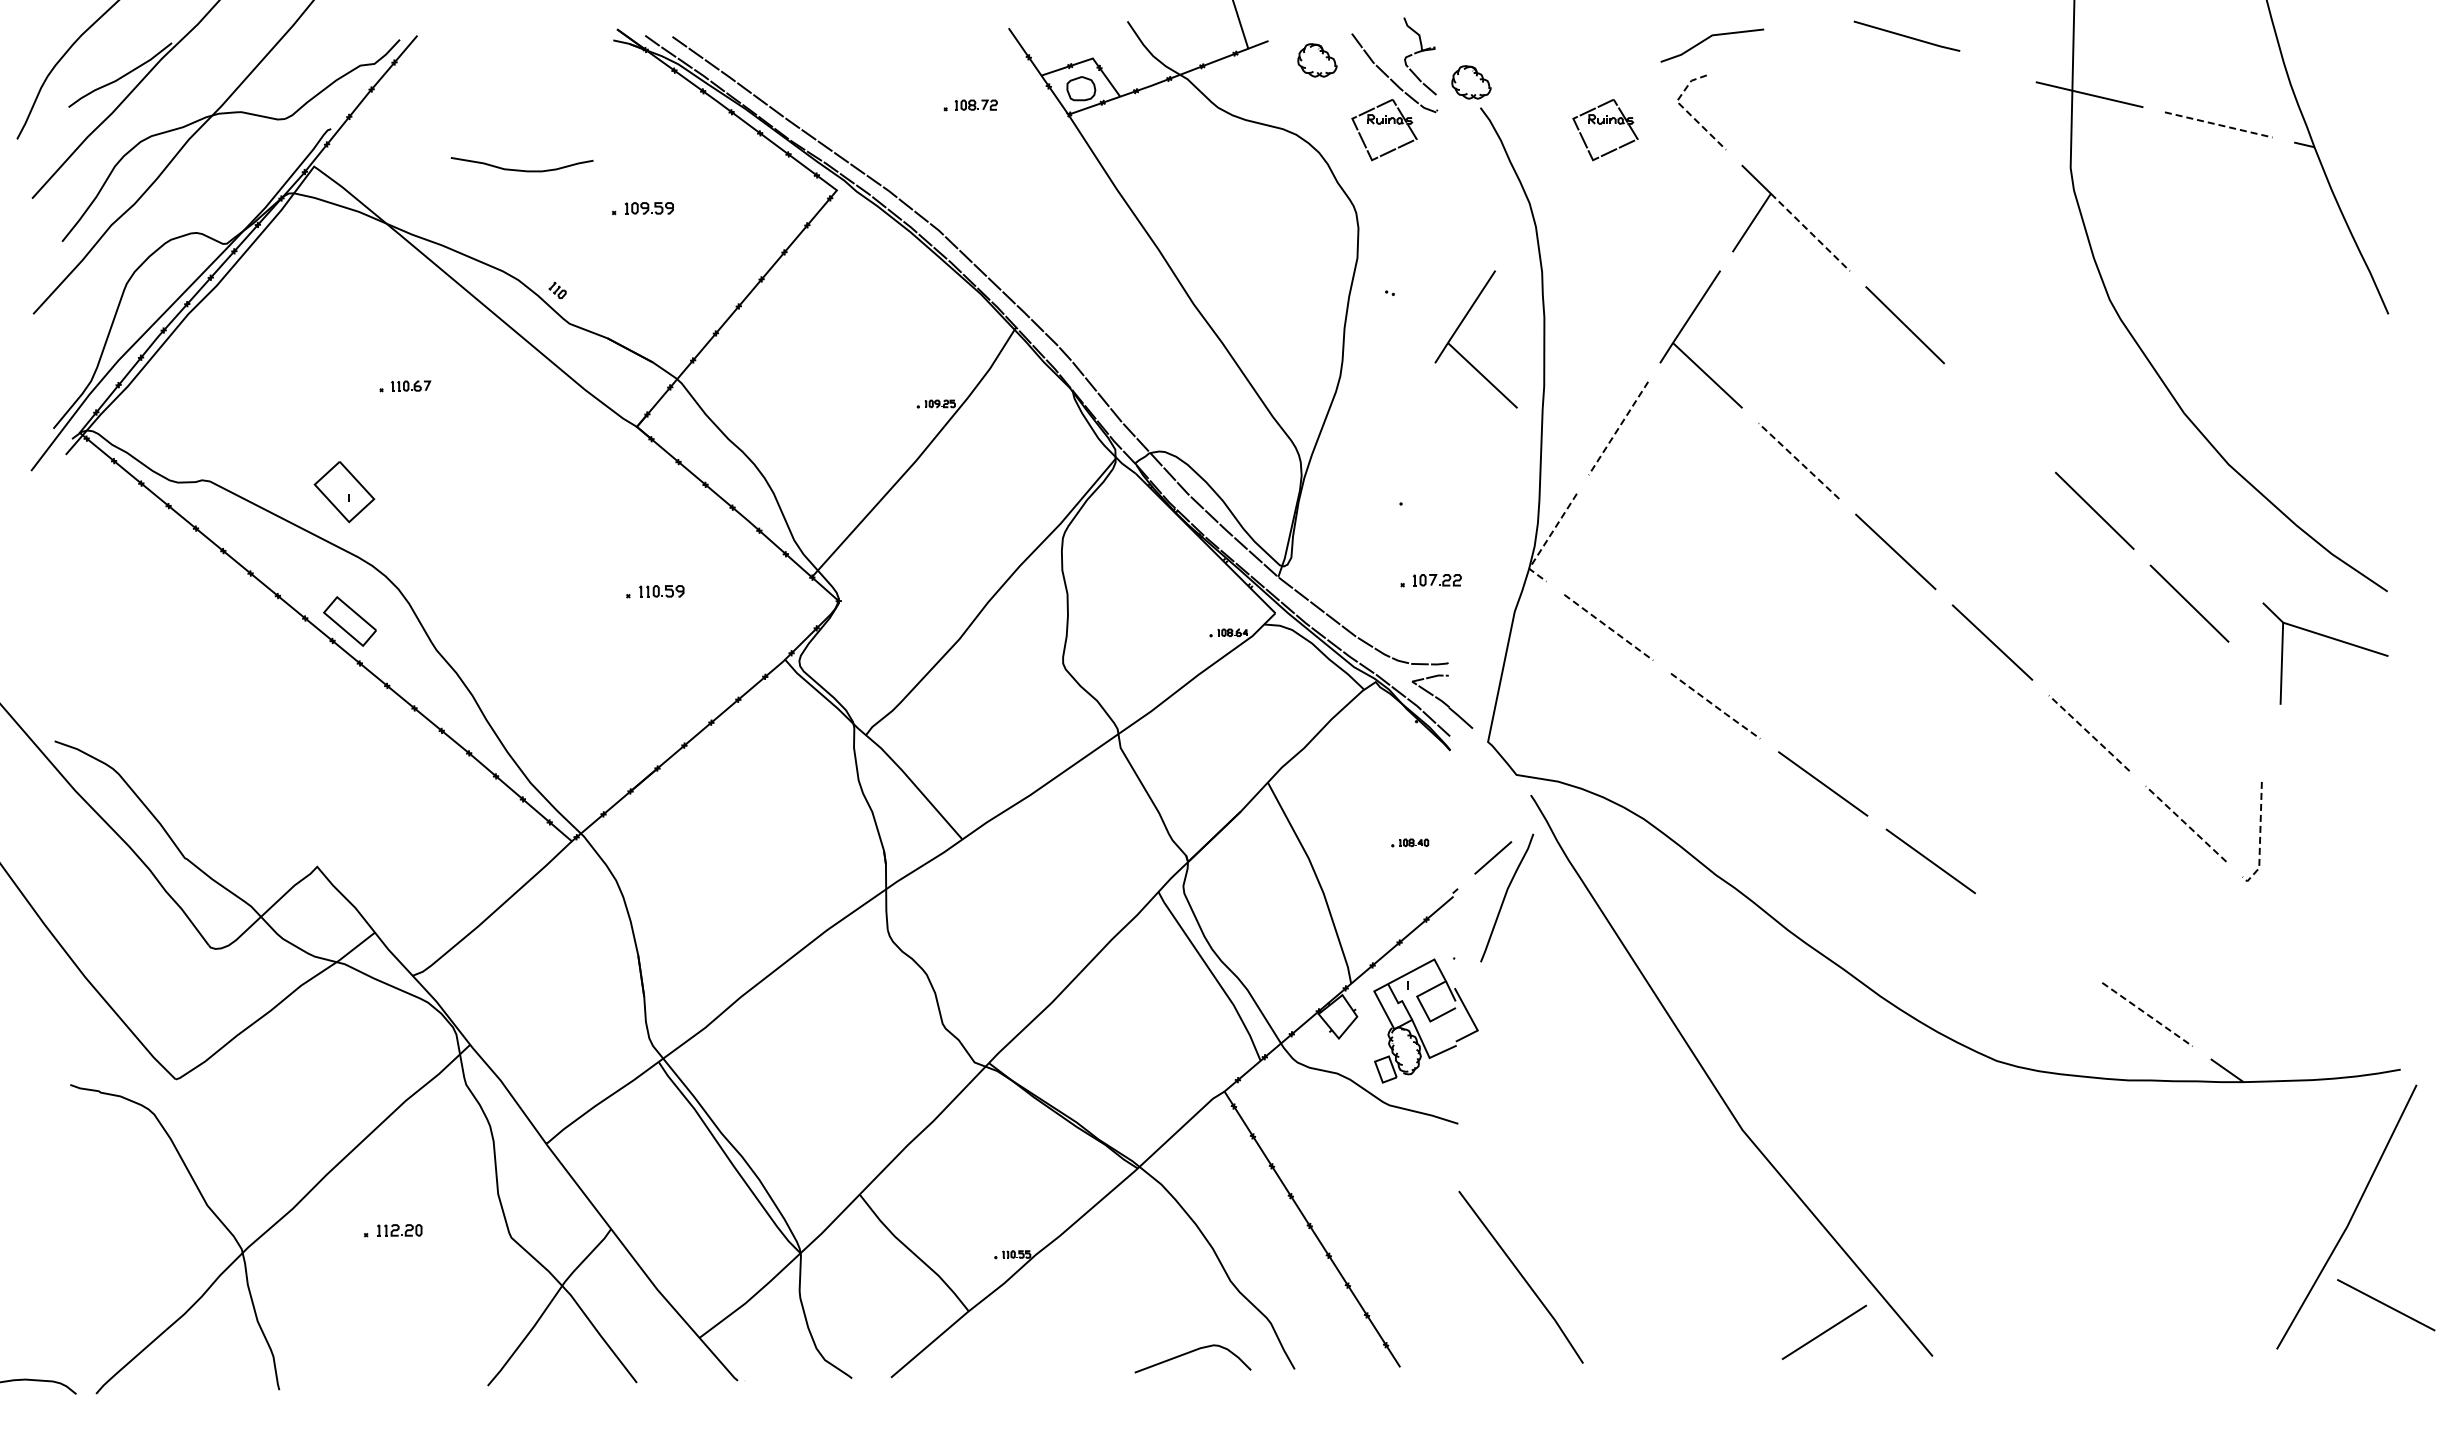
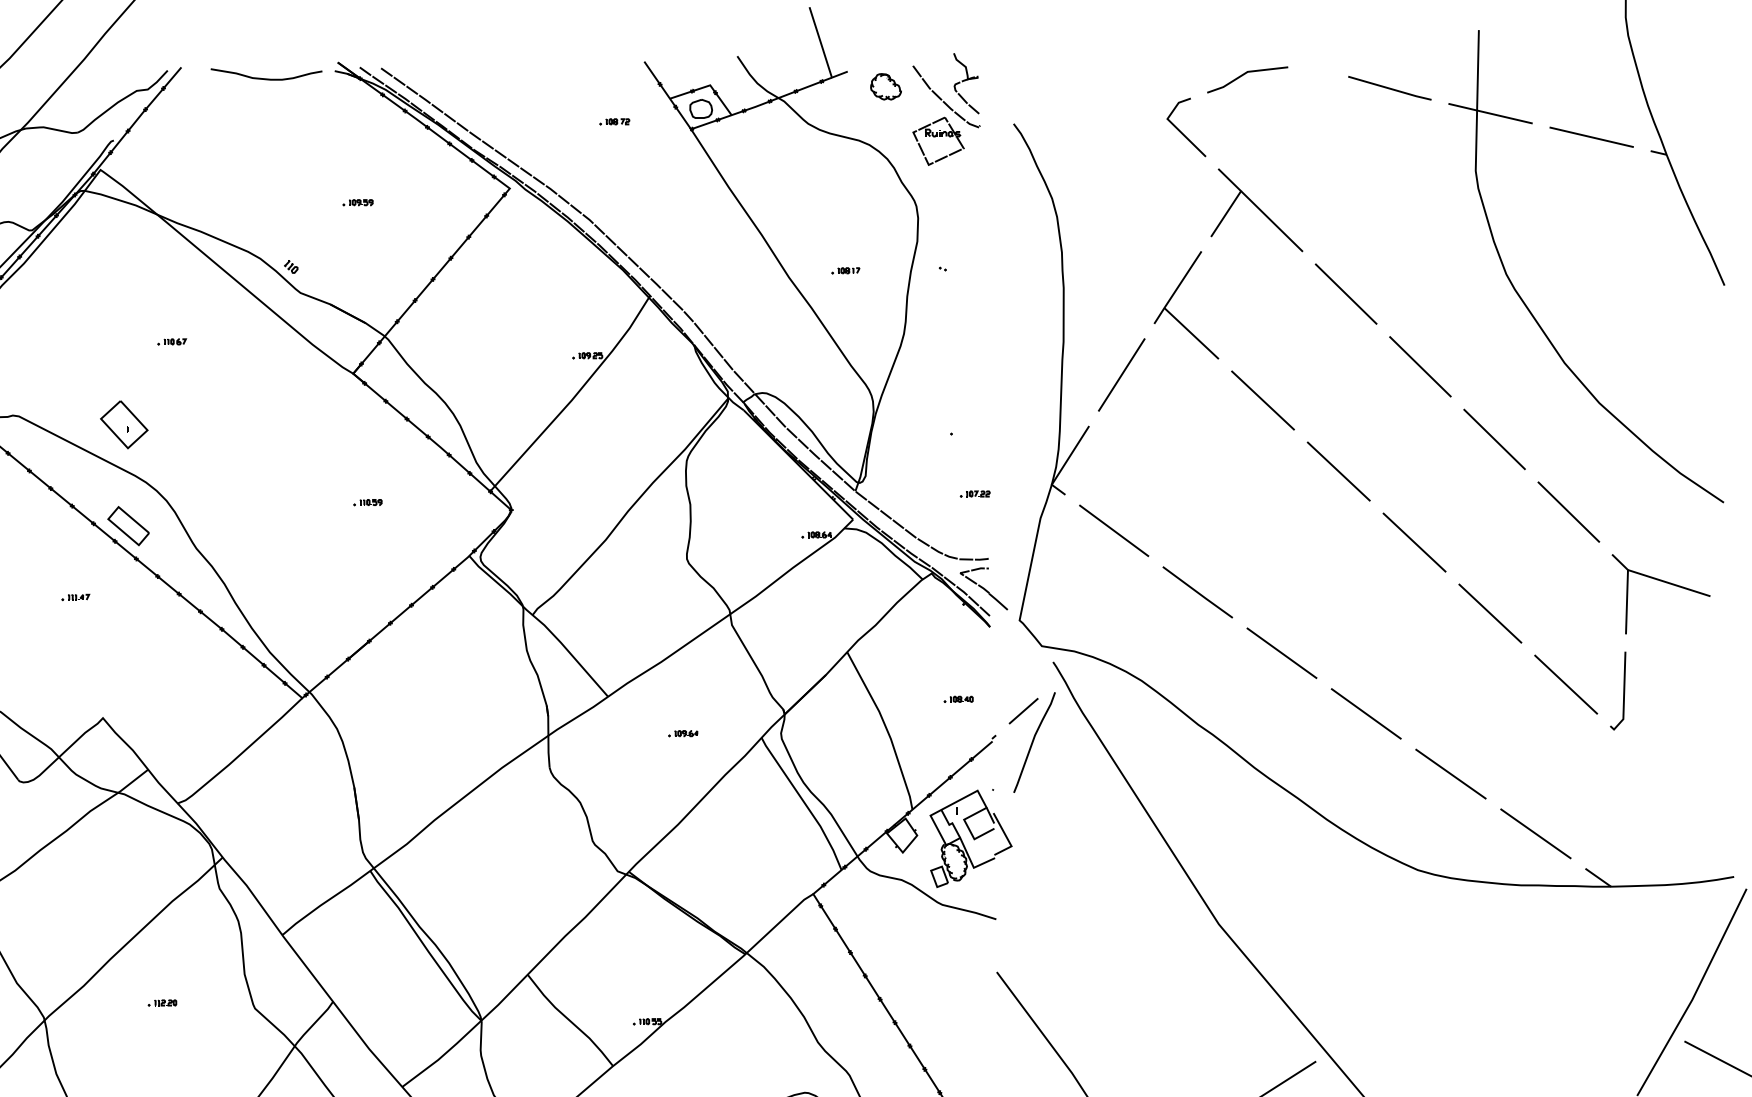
line: (1906, 35) -> (1389, 87), moved
line: (1709, 38) -> (1245, 74), moved
part: (1471, 82) -> (1006, 104), removed
part: (970, 104) -> (614, 121), size x0.71
line: (1685, 109) -> (1174, 125), dashed -> solid
part: (1604, 123) -> (1110, 136), removed
line: (2219, 125) -> (1592, 137), dashed -> solid
curve: (521, 169) -> (266, 78), moved
part: (642, 208) -> (357, 202), size x0.62
line: (1810, 232) -> (1272, 221), dashed -> solid
part: (1265, 295) -> (845, 270), added
part: (1459, 327) -> (997, 295), removed
part: (405, 386) -> (172, 342), size x0.71
line: (1999, 418) -> (1420, 367), added
line: (1618, 428) -> (1121, 374), dashed -> solid
line: (1798, 460) -> (1262, 400), dashed -> solid
line: (1546, 540) -> (1065, 462), dashed -> solid
part: (1431, 580) -> (975, 493), size x0.62
part: (655, 591) -> (367, 502), size x0.62
line: (1609, 627) -> (1114, 530), dashed -> solid
part: (2329, 638) -> (1664, 582), moved
line: (1716, 707) -> (1198, 593), dashed -> solid
part: (282, 712) -> (75, 597), added
line: (2088, 732) -> (1489, 612), dashed -> solid
line: (2185, 823) -> (1565, 684), dashed -> solid
line: (2260, 838) -> (1624, 695), dashed -> solid
part: (1058, 886) -> (683, 733), added
line: (2038, 938) -> (1450, 774), added
line: (2147, 1014) -> (1535, 833), dashed -> solid
part: (392, 1230) -> (161, 1002), size x0.62

